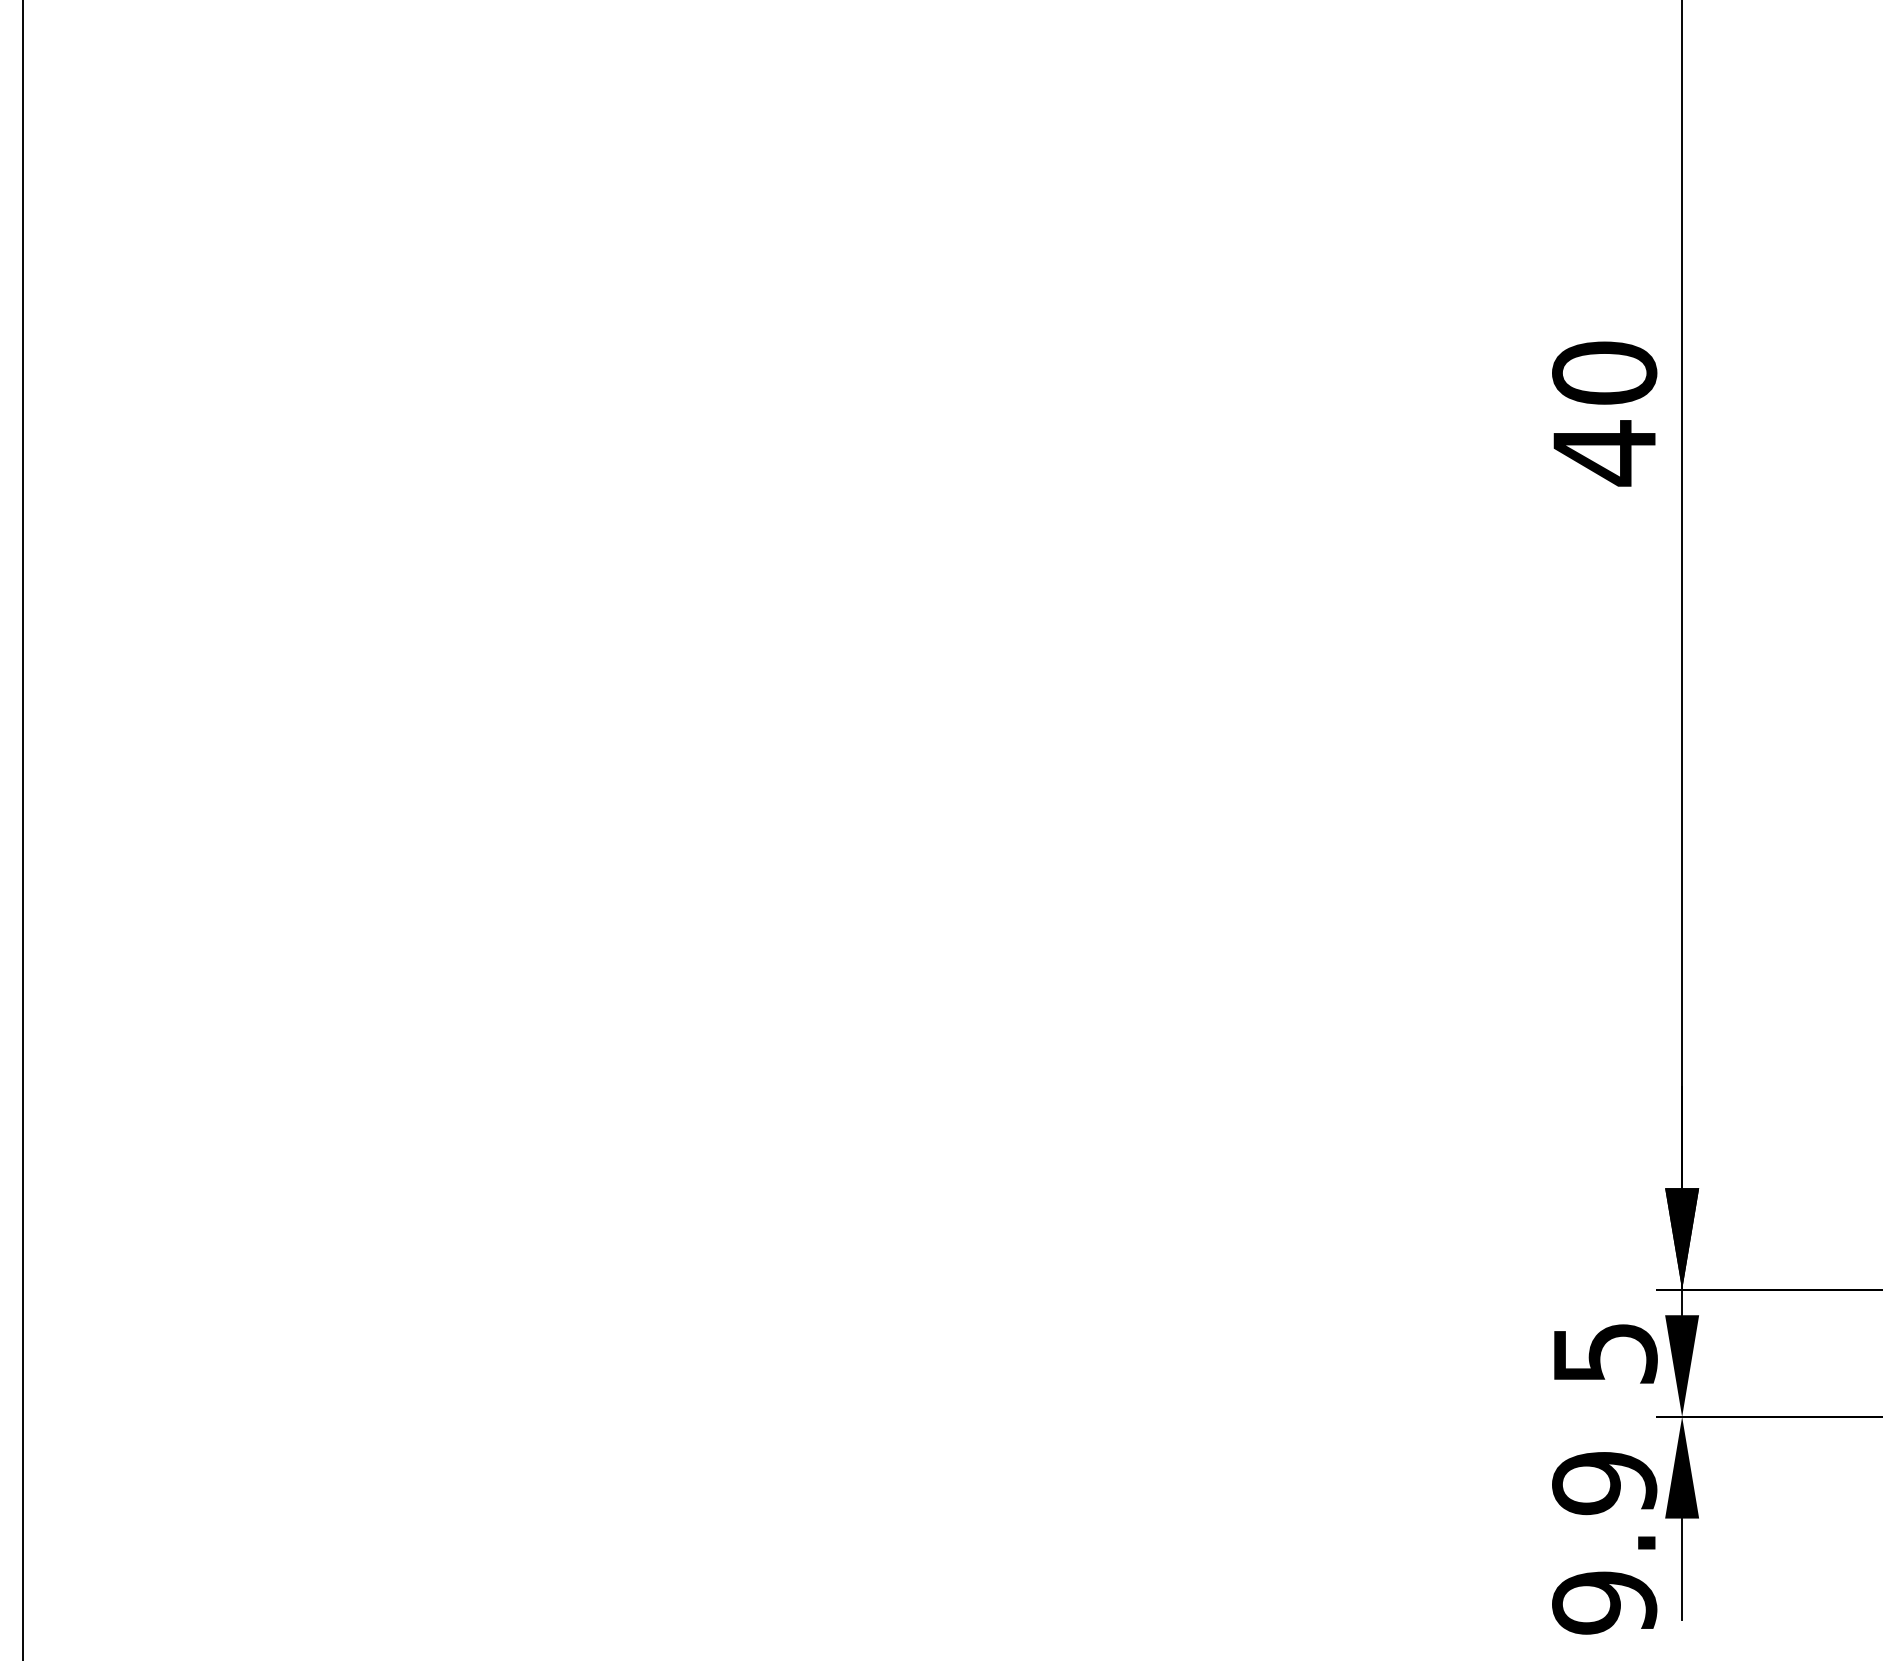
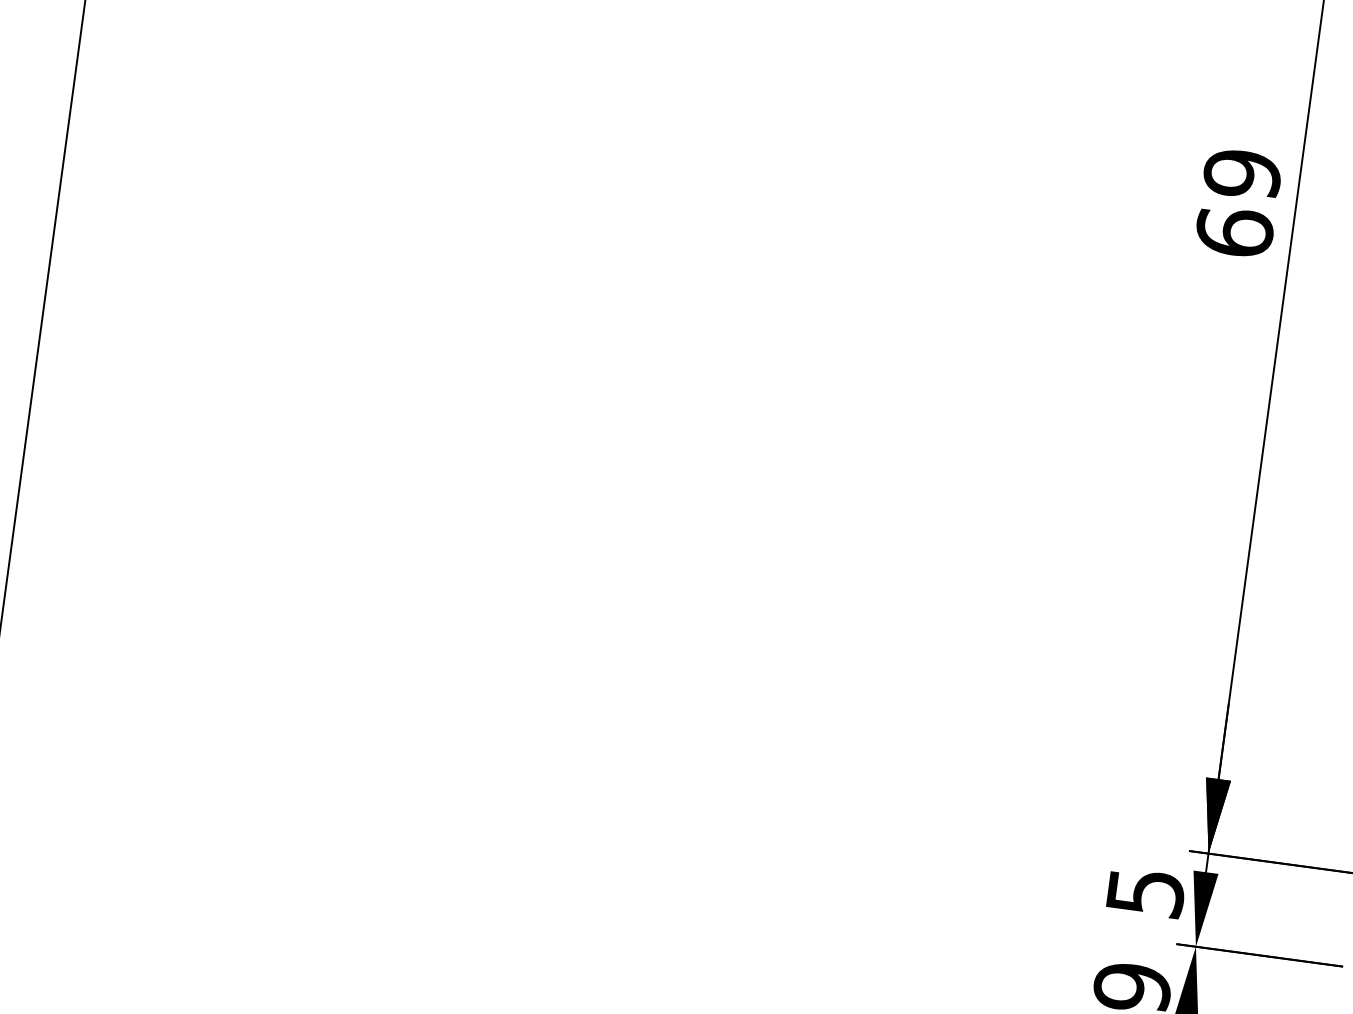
text: (1604, 413) -> (1238, 203), 40 -> 69

